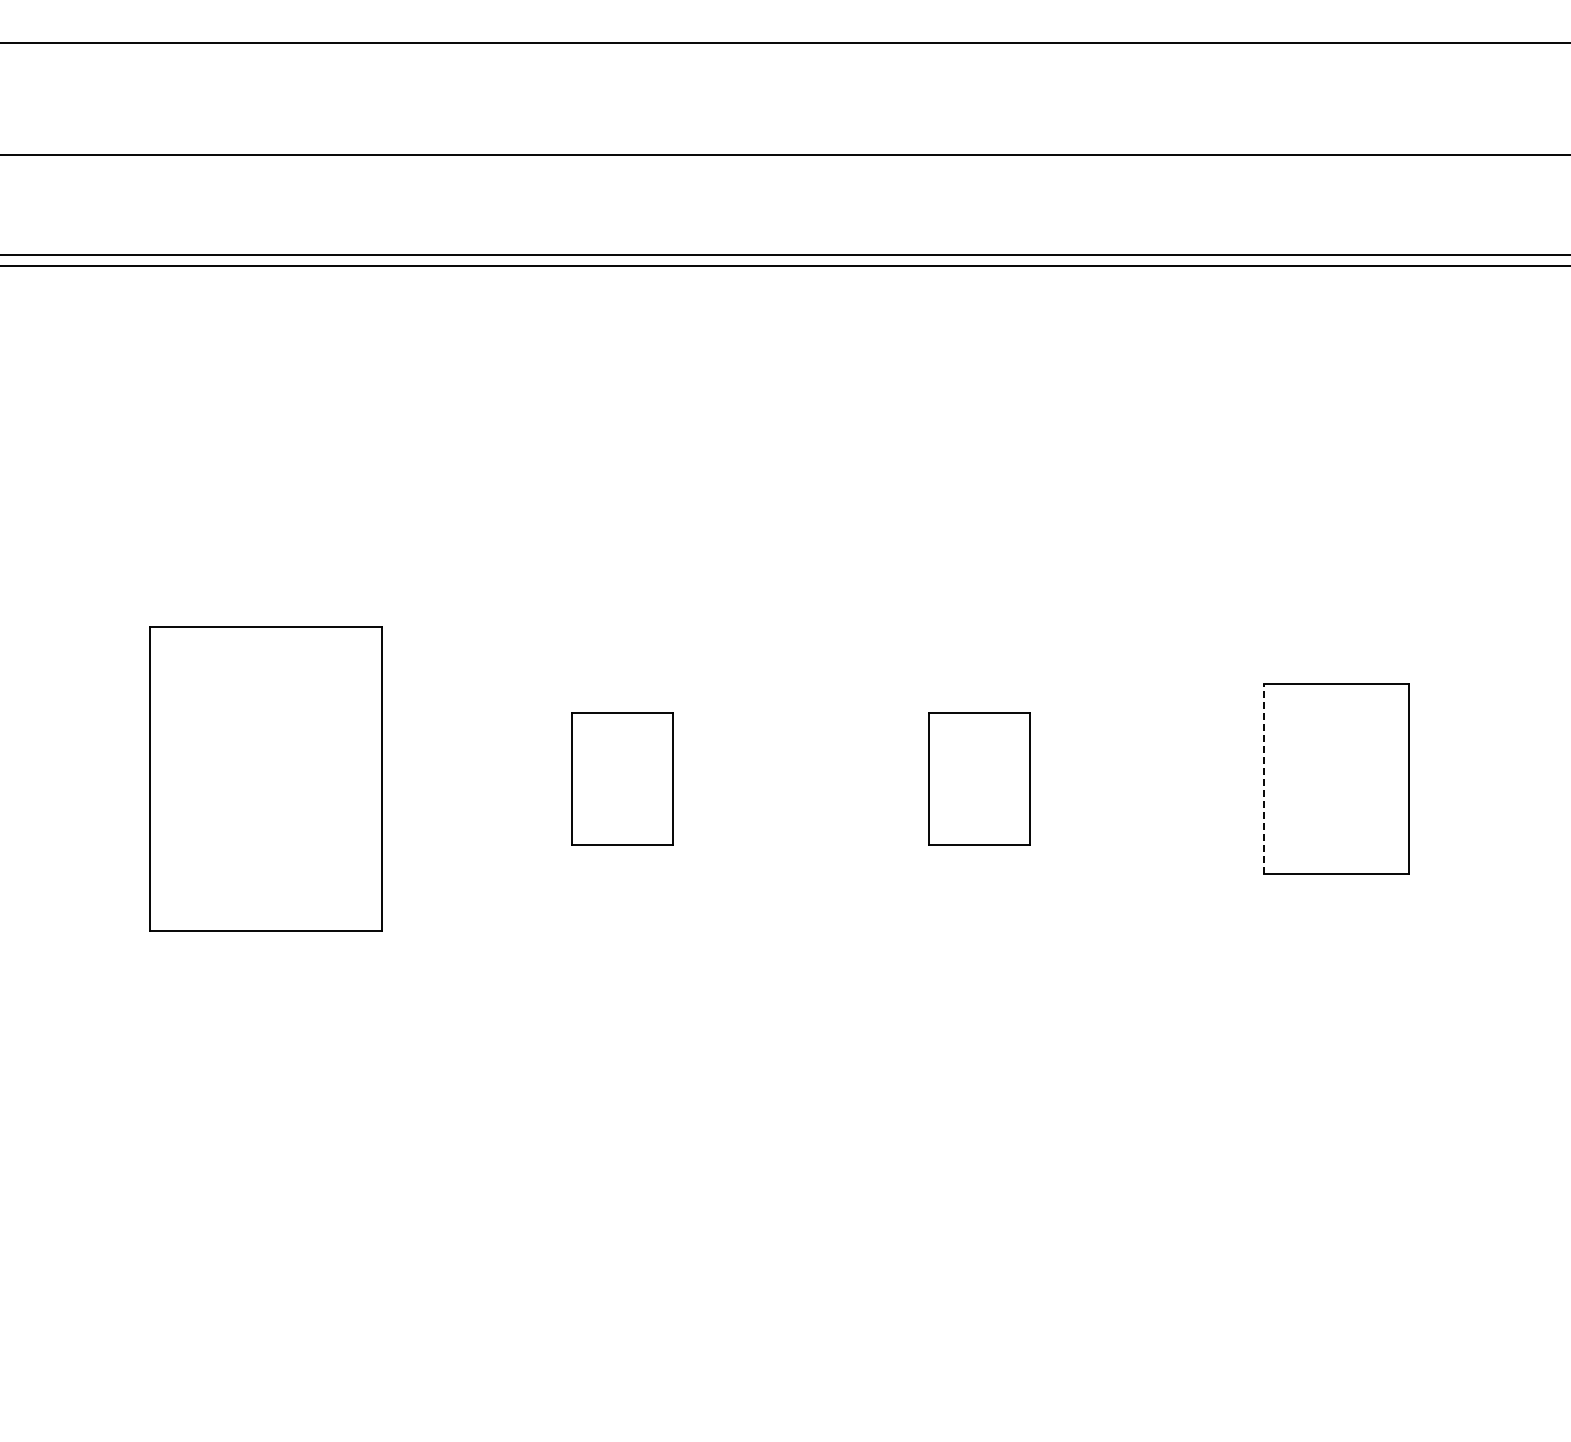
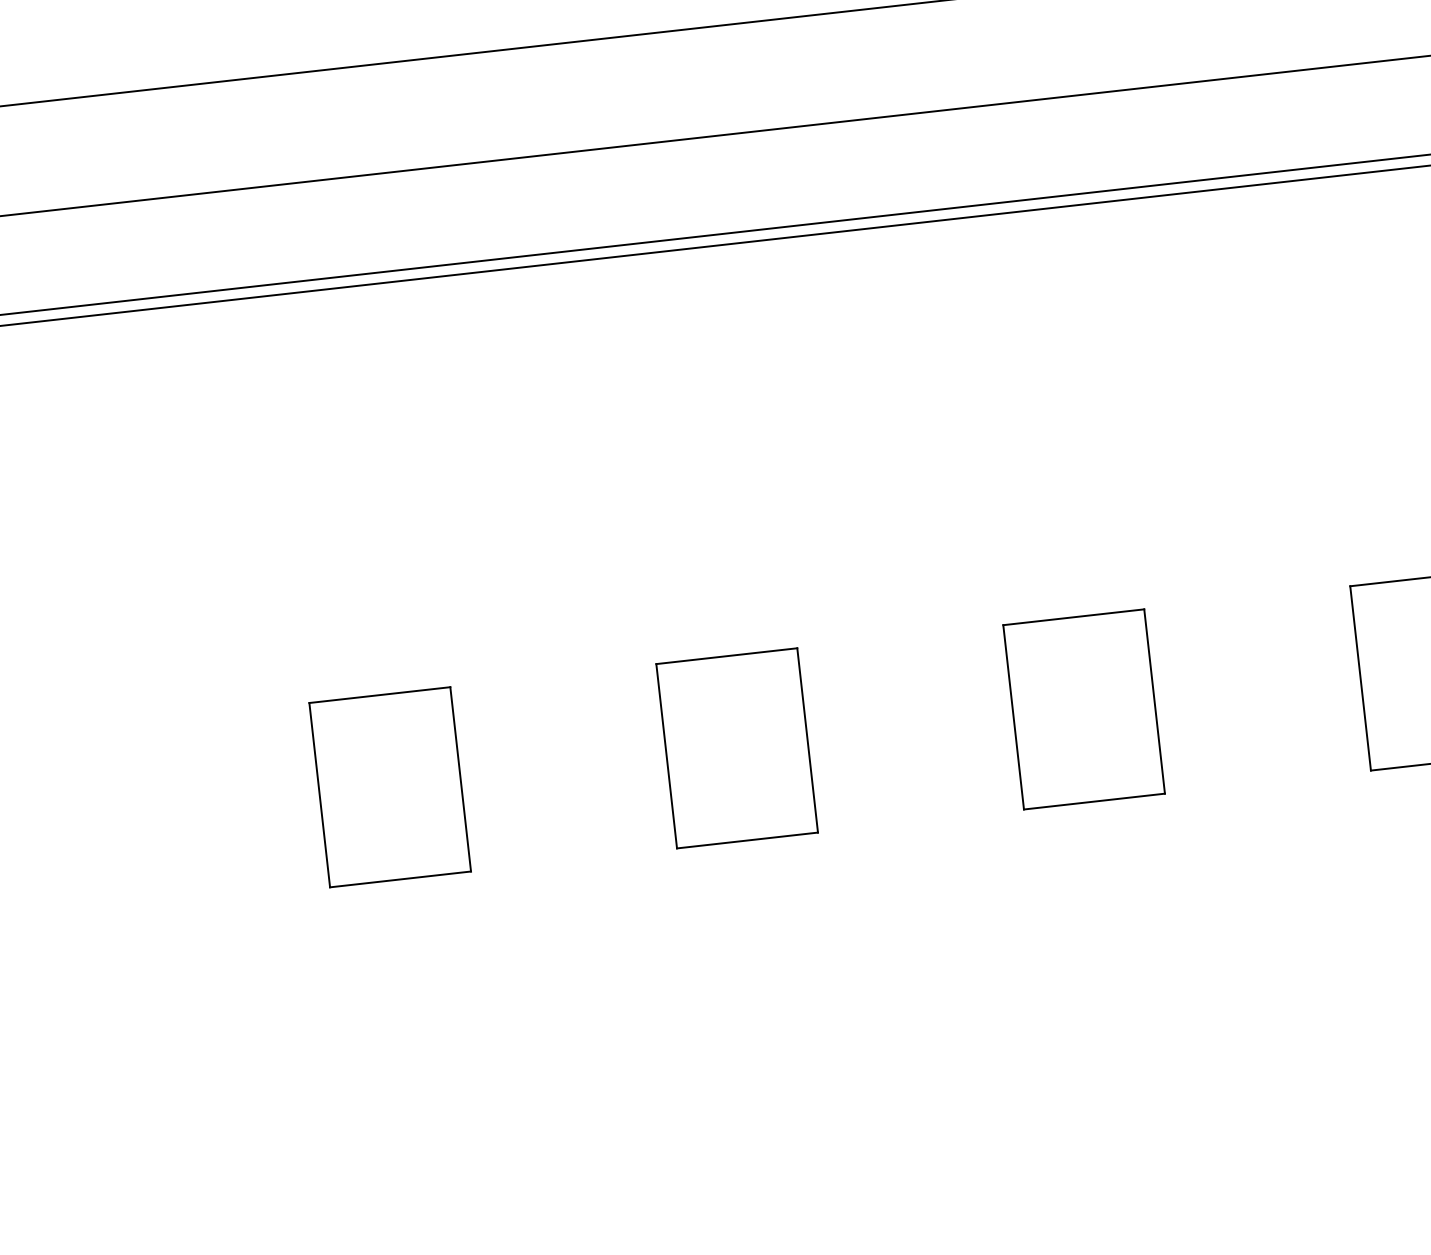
part: (265, 778) -> (389, 786), size x0.62
part: (622, 778) -> (737, 747), size x1.43
part: (979, 778) -> (1084, 708), size x1.43
line: (1263, 778) -> (1360, 677), dashed -> solid

